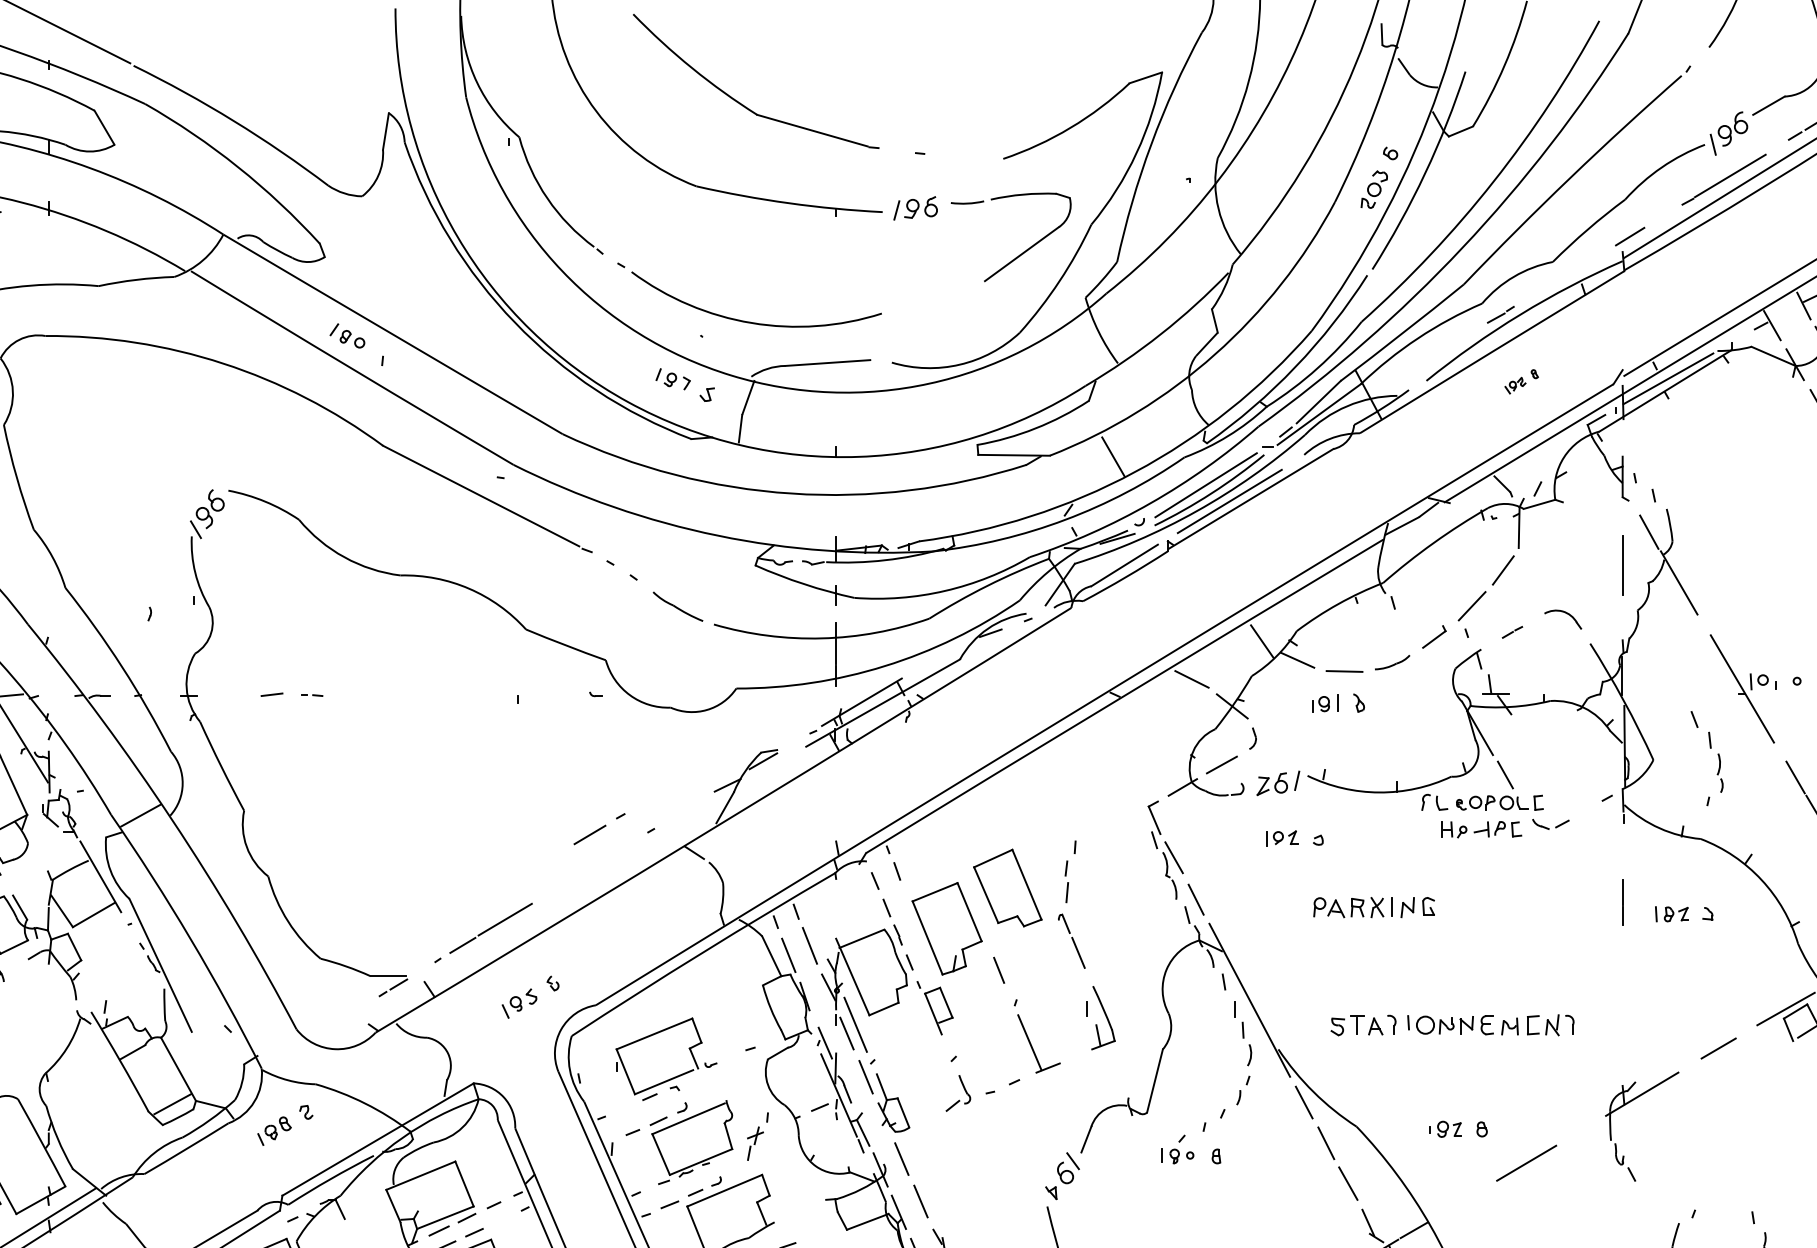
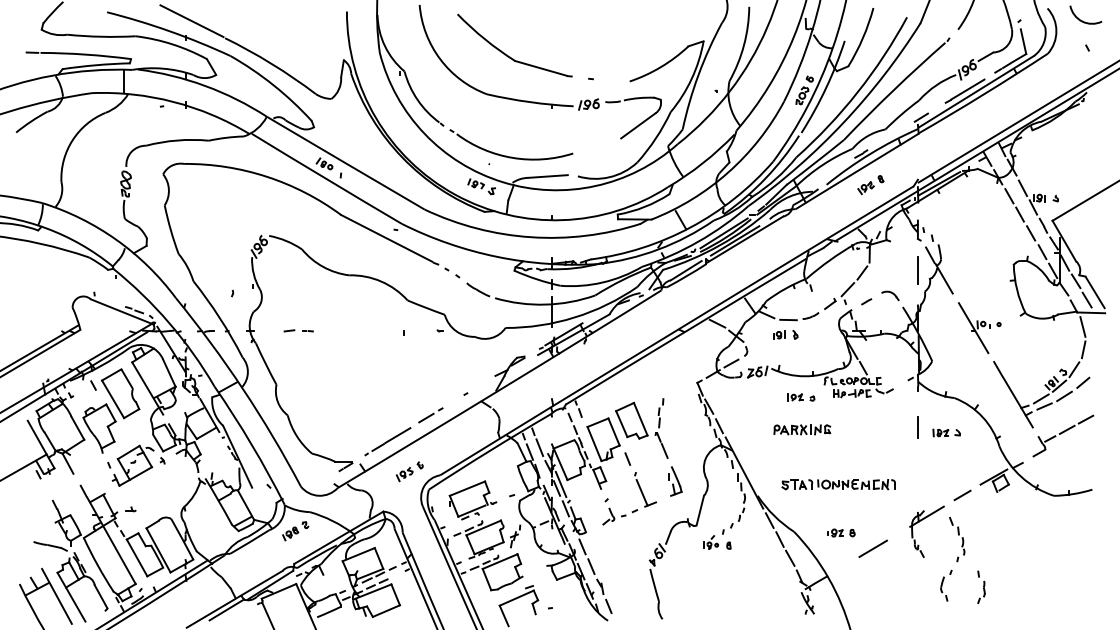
part: (1520, 382) -> (870, 185), size x1.67
part: (1707, 758) -> (957, 539), moved
line: (598, 829) -> (430, 415), moved
part: (1295, 837) -> (801, 397), moved

